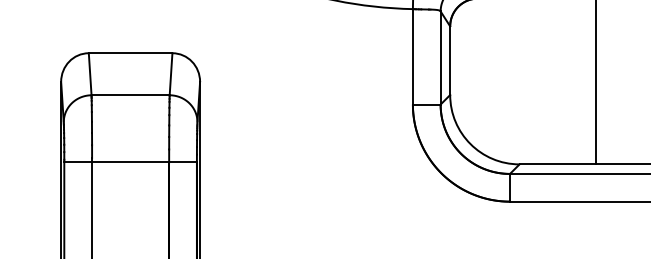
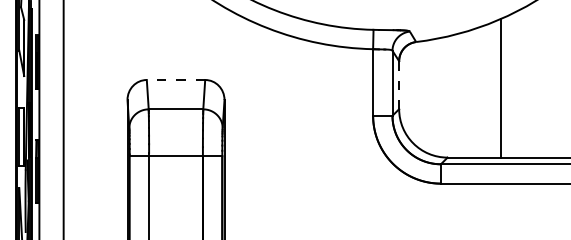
line: (129, 53) -> (175, 80), solid -> dashed
line: (450, 61) -> (399, 85), solid -> dashed

